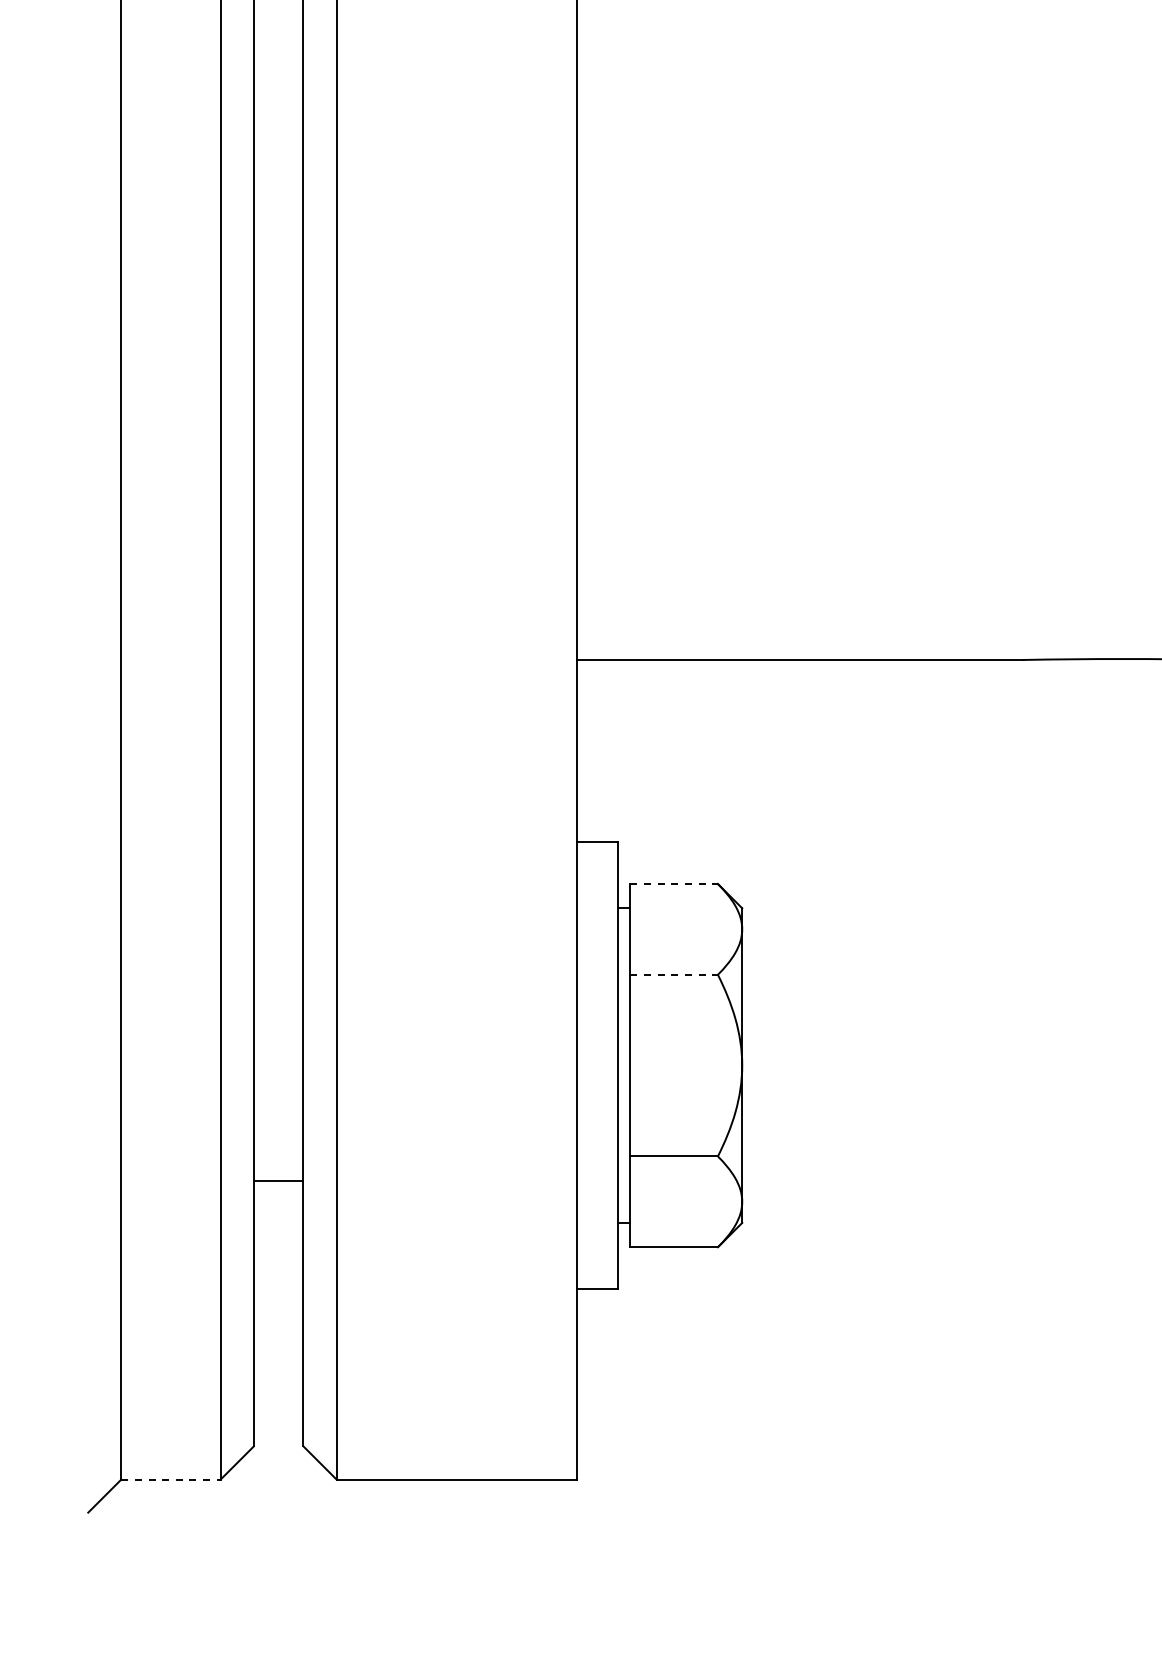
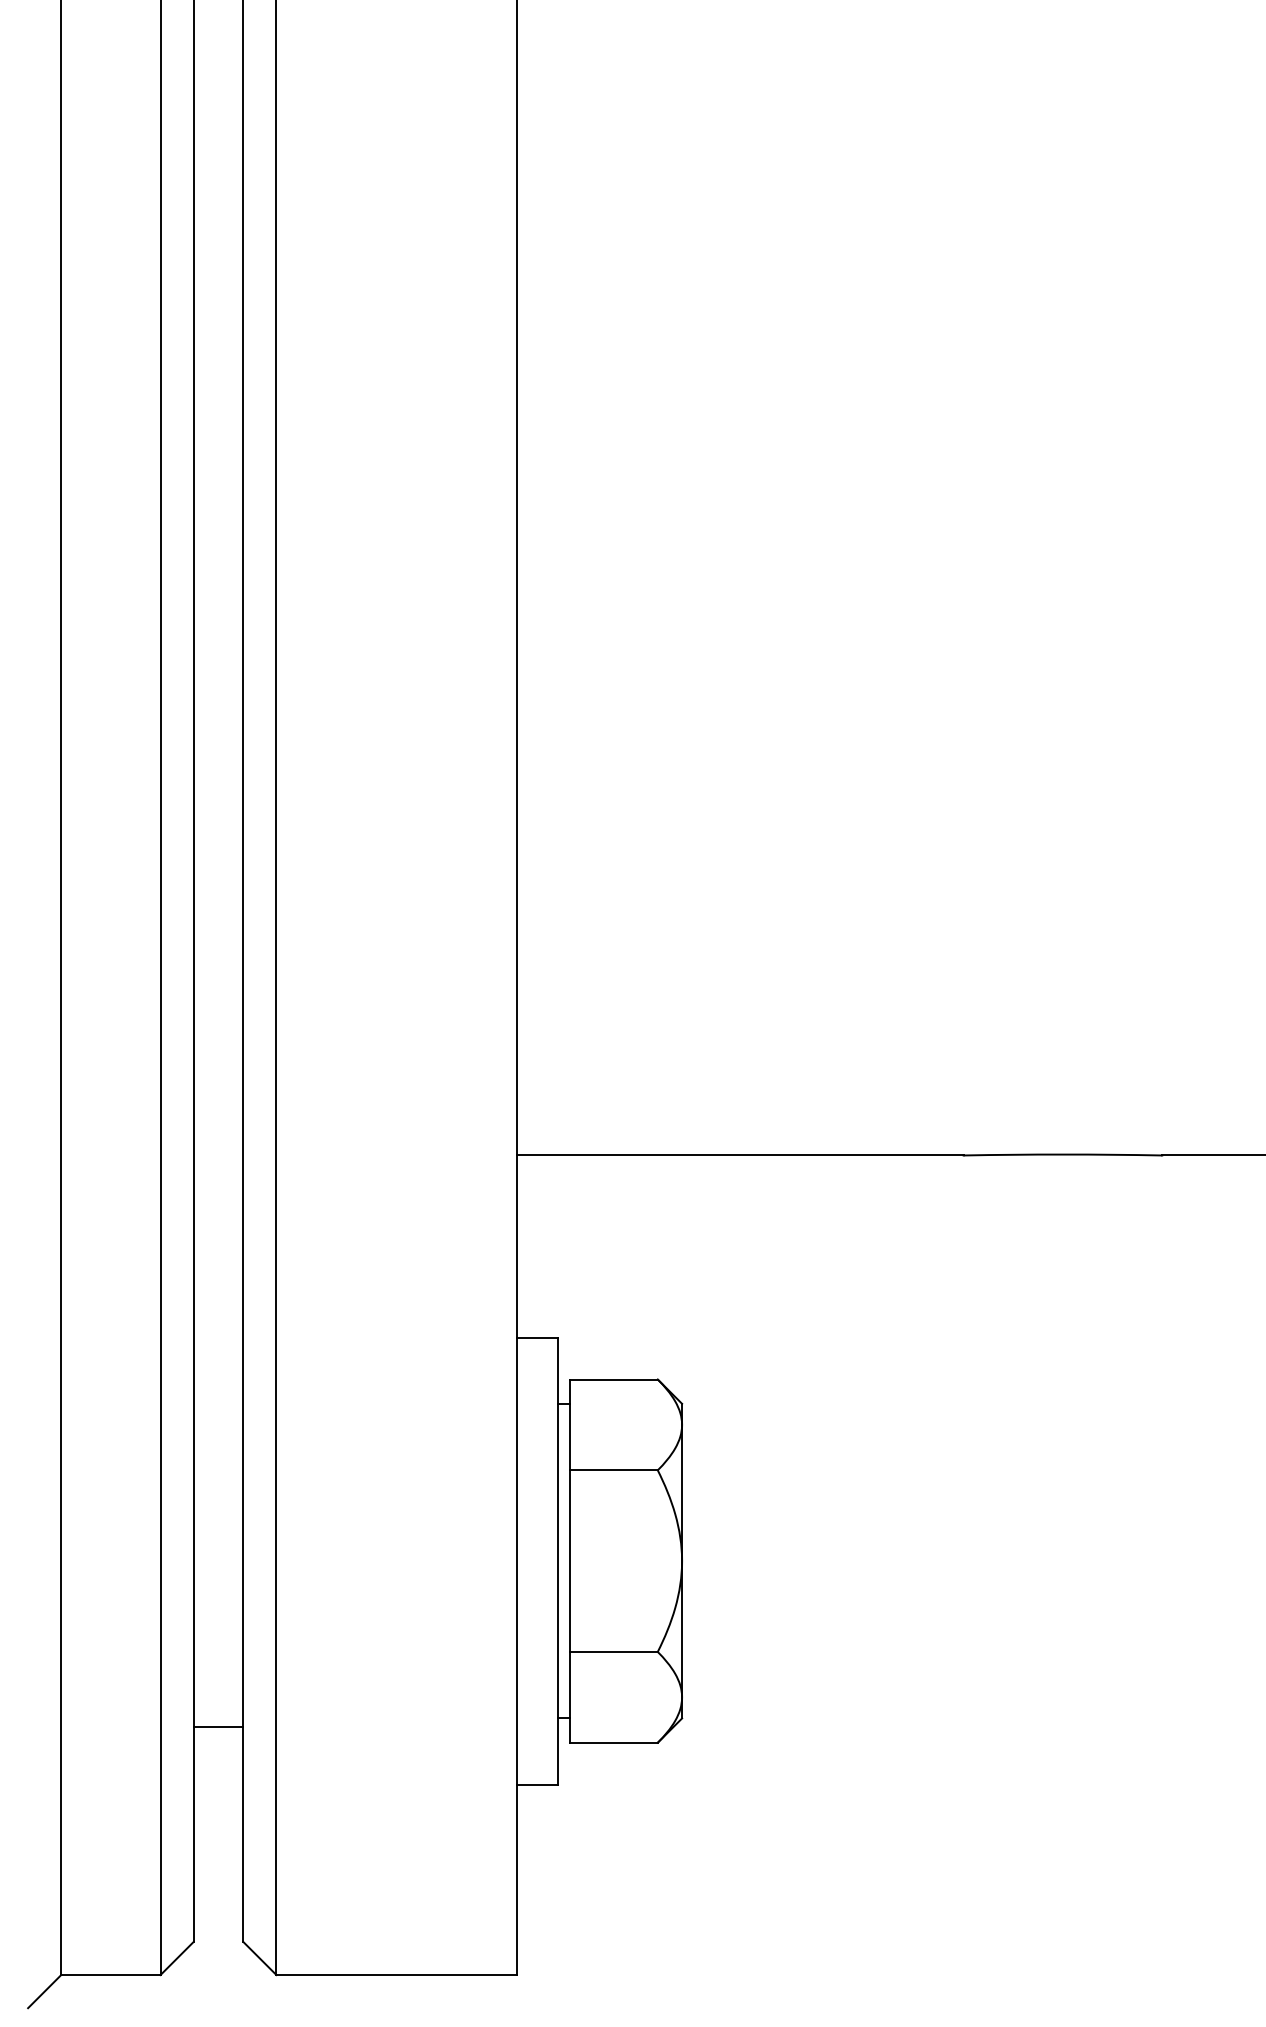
line: (674, 883) -> (614, 1379), dashed -> solid
line: (674, 974) -> (614, 1470), dashed -> solid
line: (278, 1180) -> (218, 1726), moved
line: (170, 1479) -> (110, 1975), dashed -> solid

